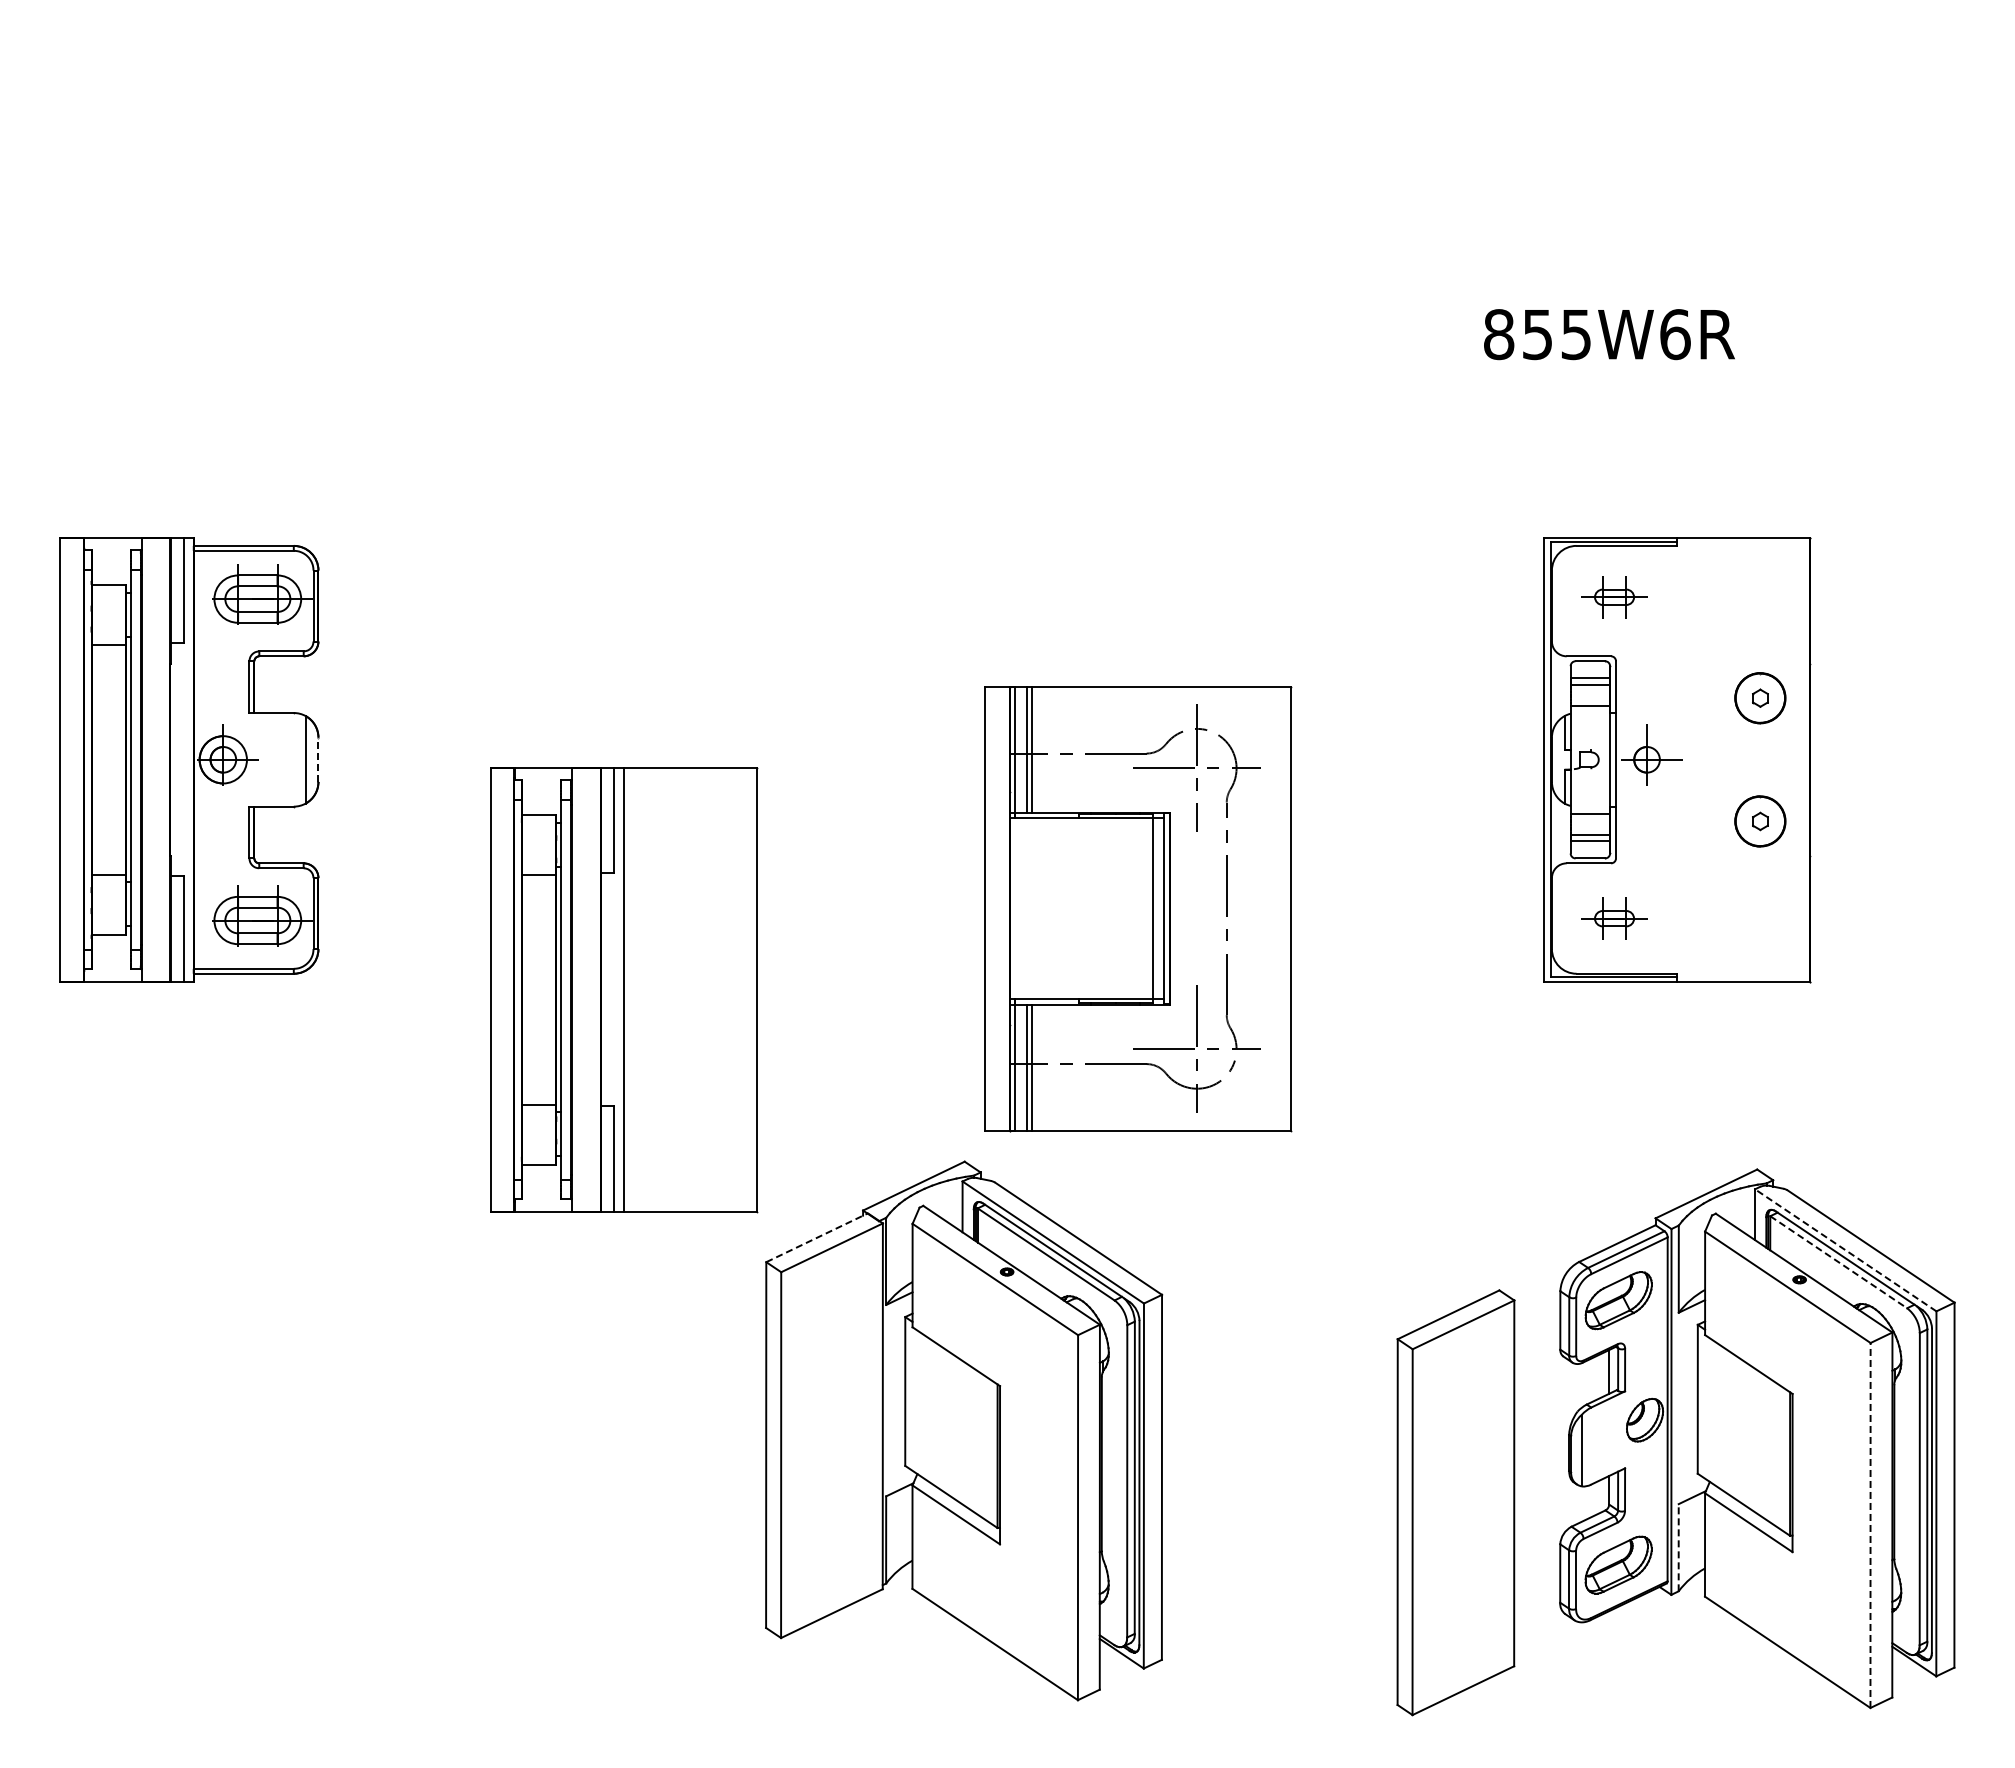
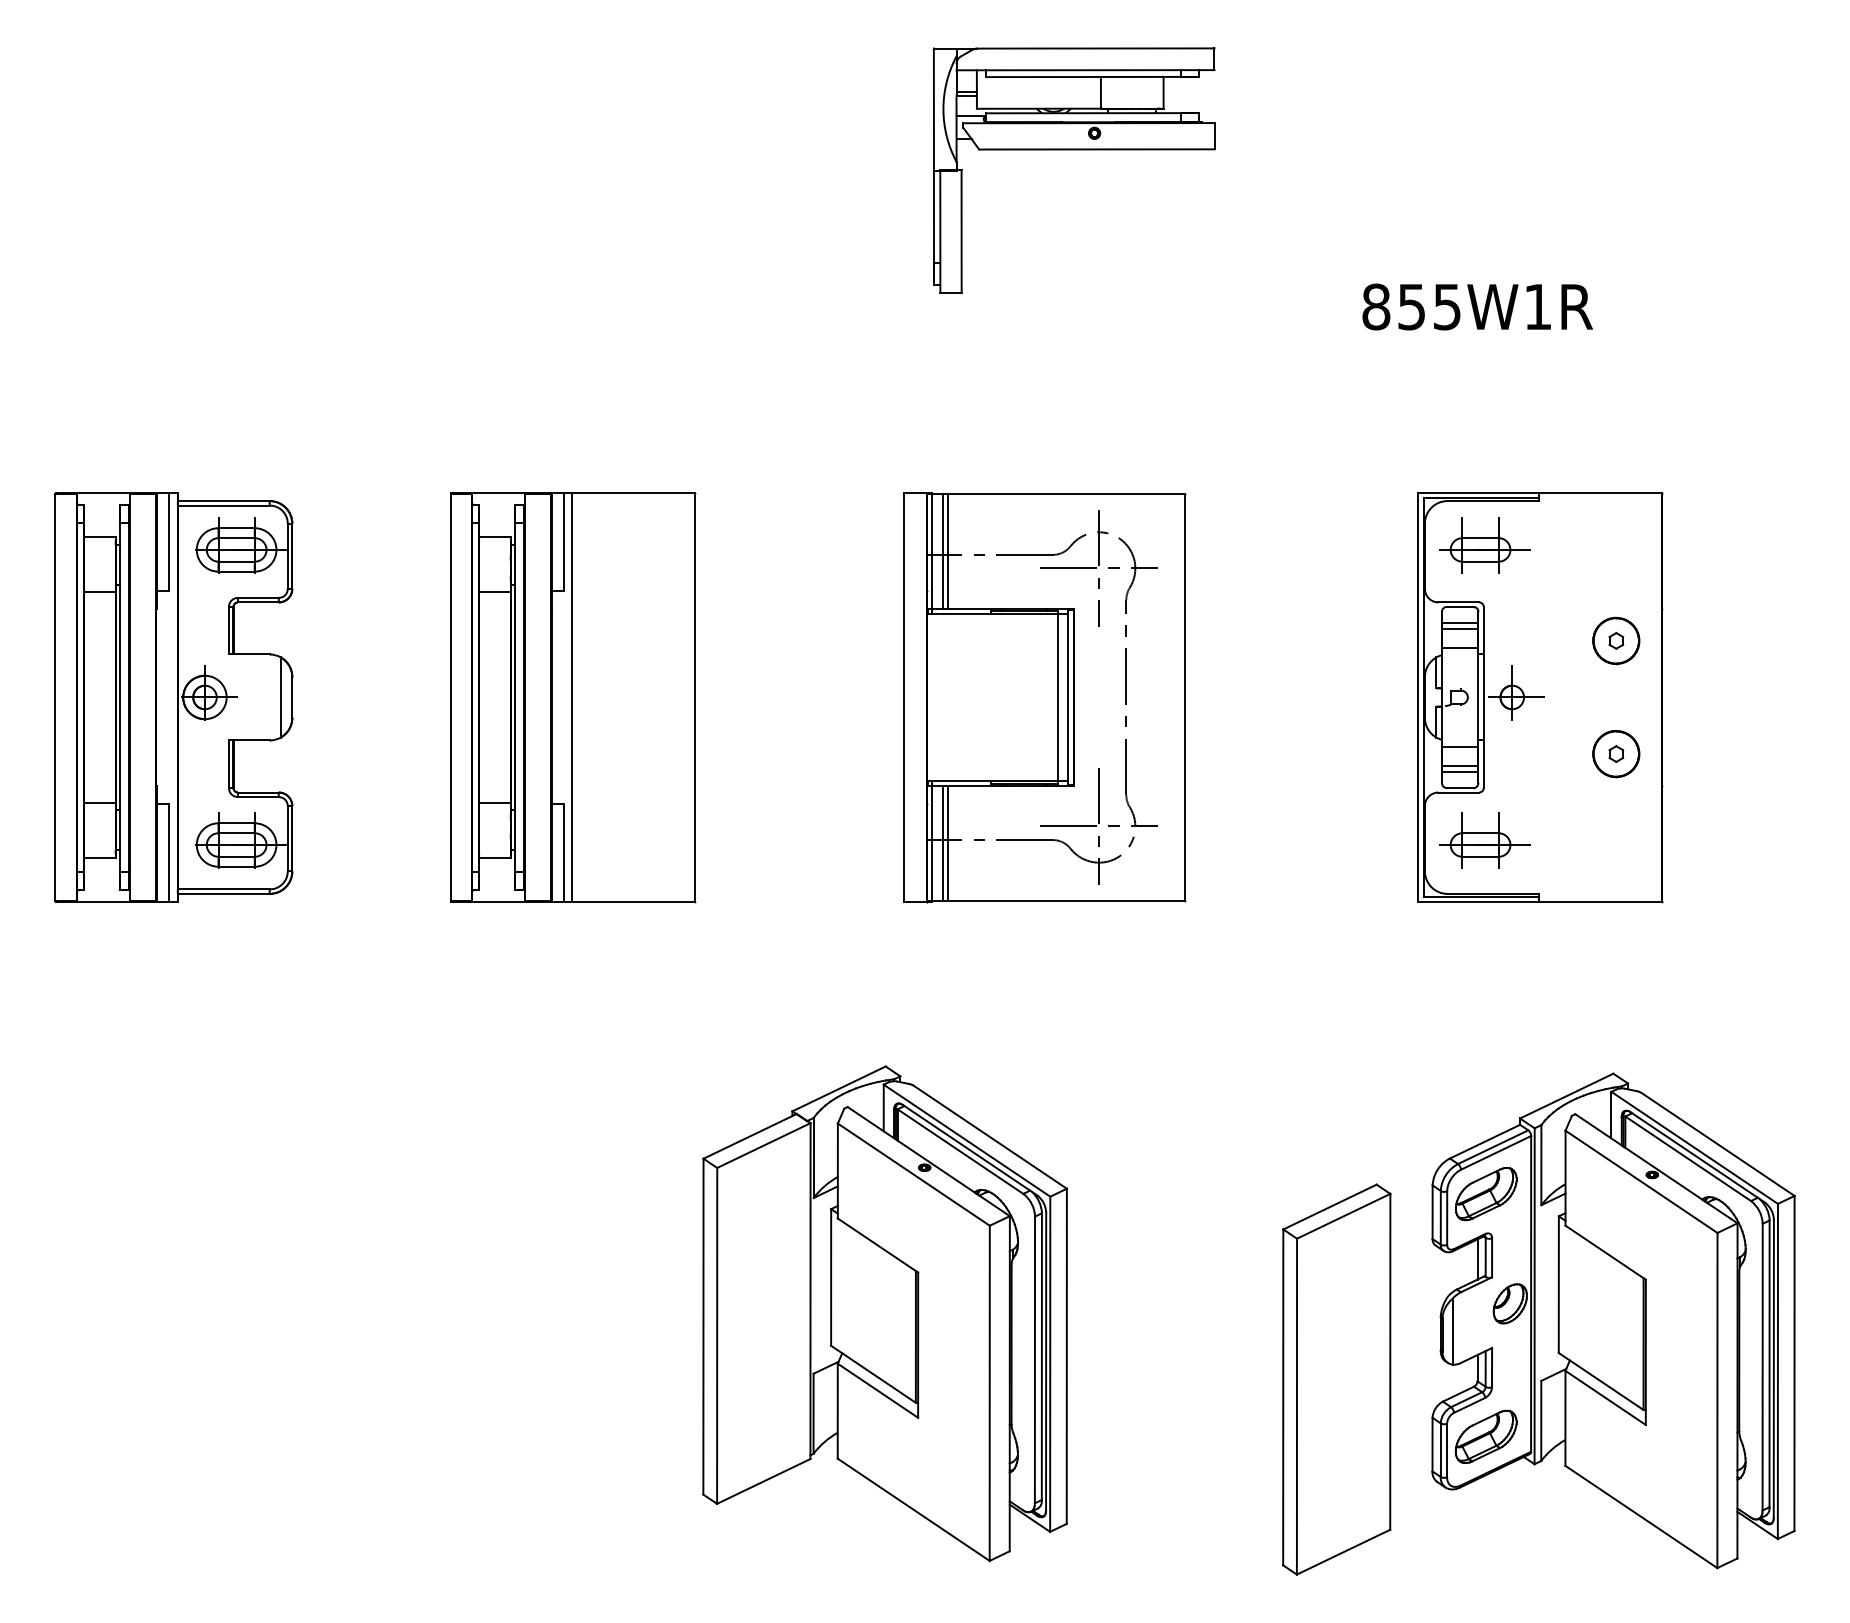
part: (1169, 163) -> (1073, 149), added
text: (1675, 334) -> (1538, 306), 855W6R -> 855W1R
part: (1617, 594) -> (1485, 545), size x1.67
line: (318, 759) -> (292, 697), dashed -> solid
part: (1138, 909) -> (1045, 698), moved
part: (1617, 915) -> (1485, 840), size x1.67
part: (624, 990) -> (573, 698), moved
line: (817, 1237) -> (750, 1136), dashed -> solid
line: (1845, 1250) -> (1694, 1148), dashed -> solid
line: (1839, 1262) -> (1688, 1159), dashed -> solid
line: (1870, 1524) -> (1717, 1399), dashed -> solid
line: (1678, 1547) -> (1541, 1420), dashed -> solid

